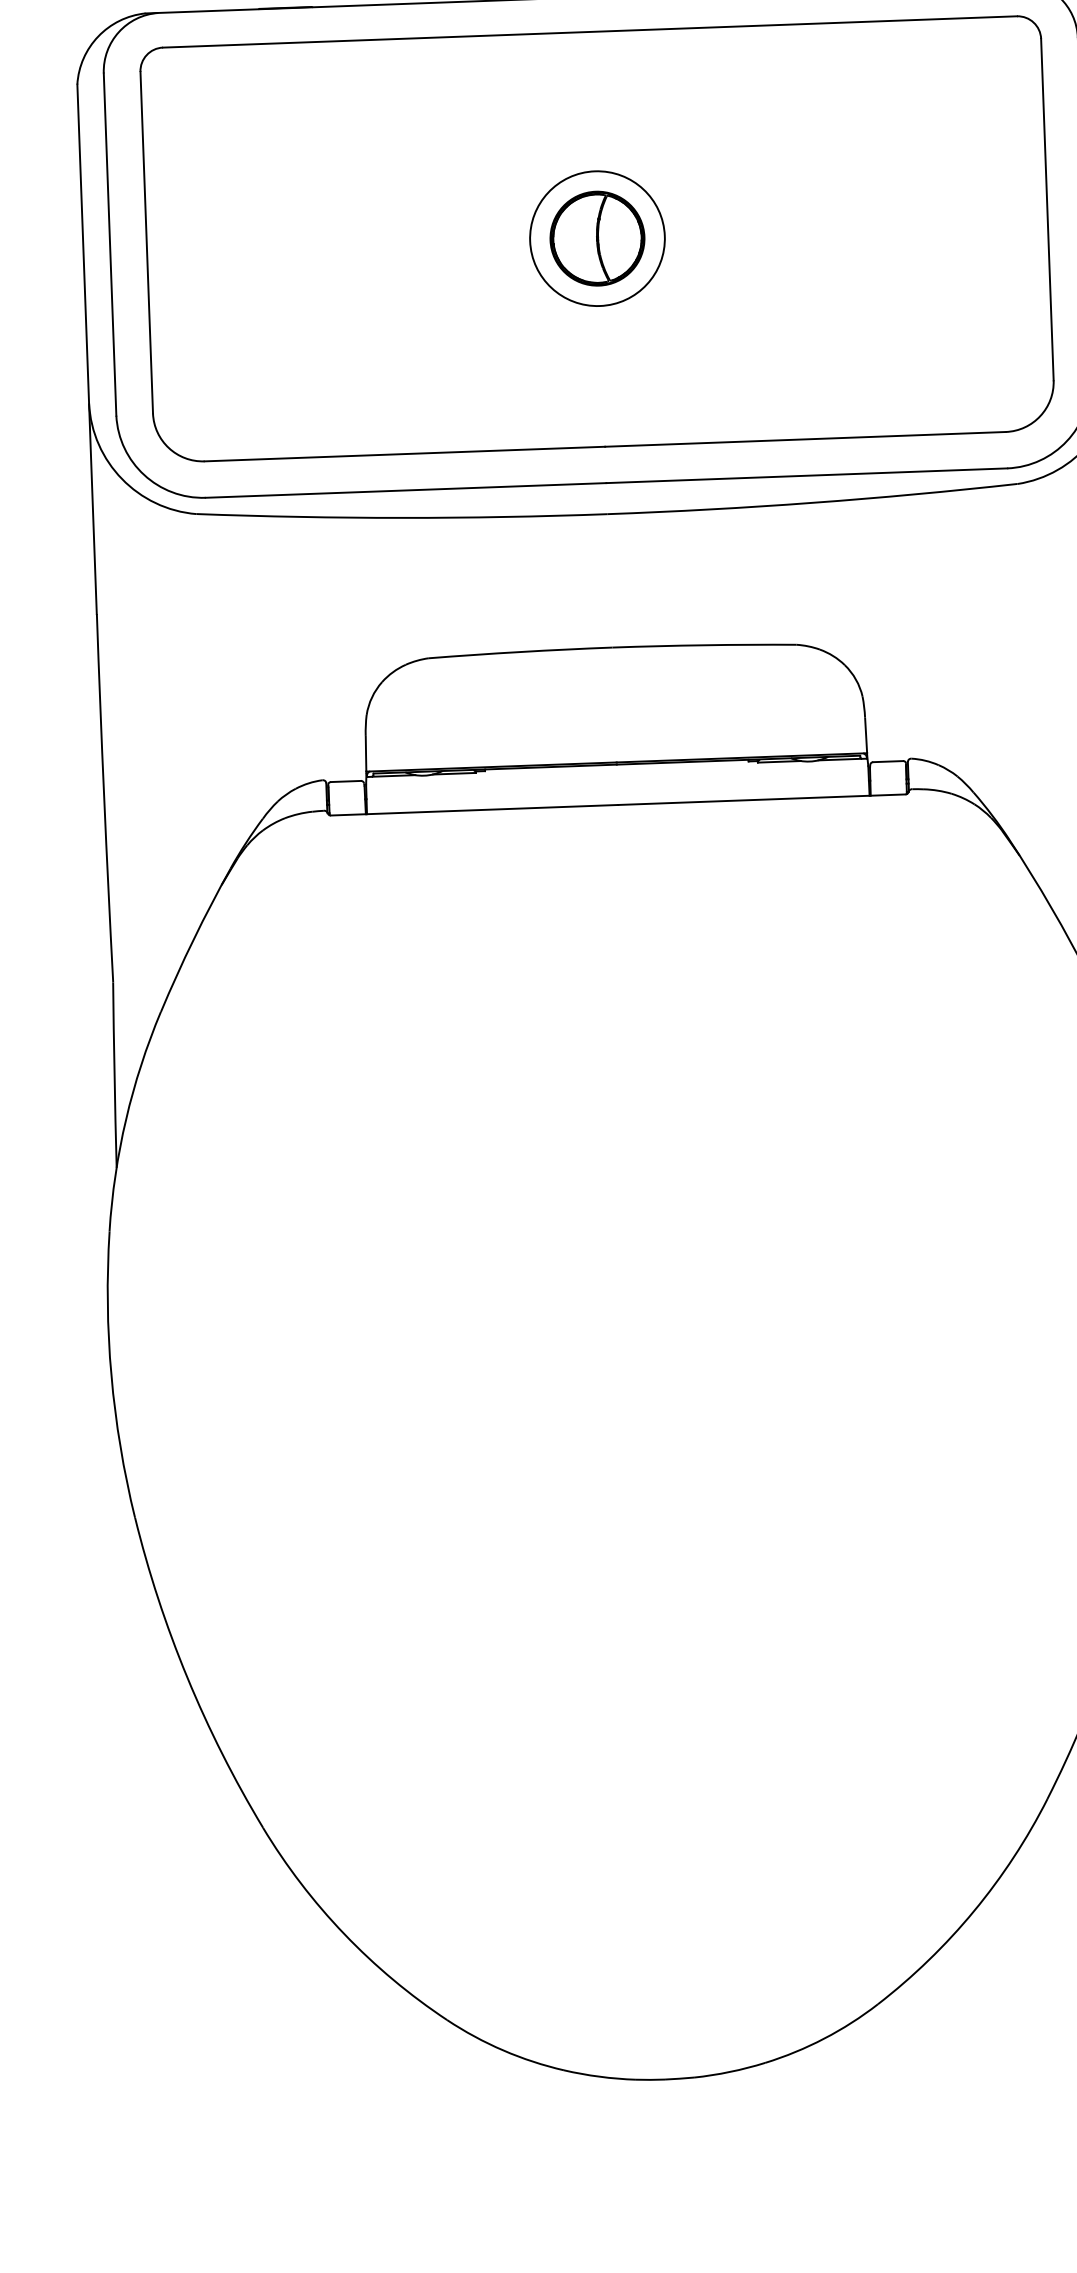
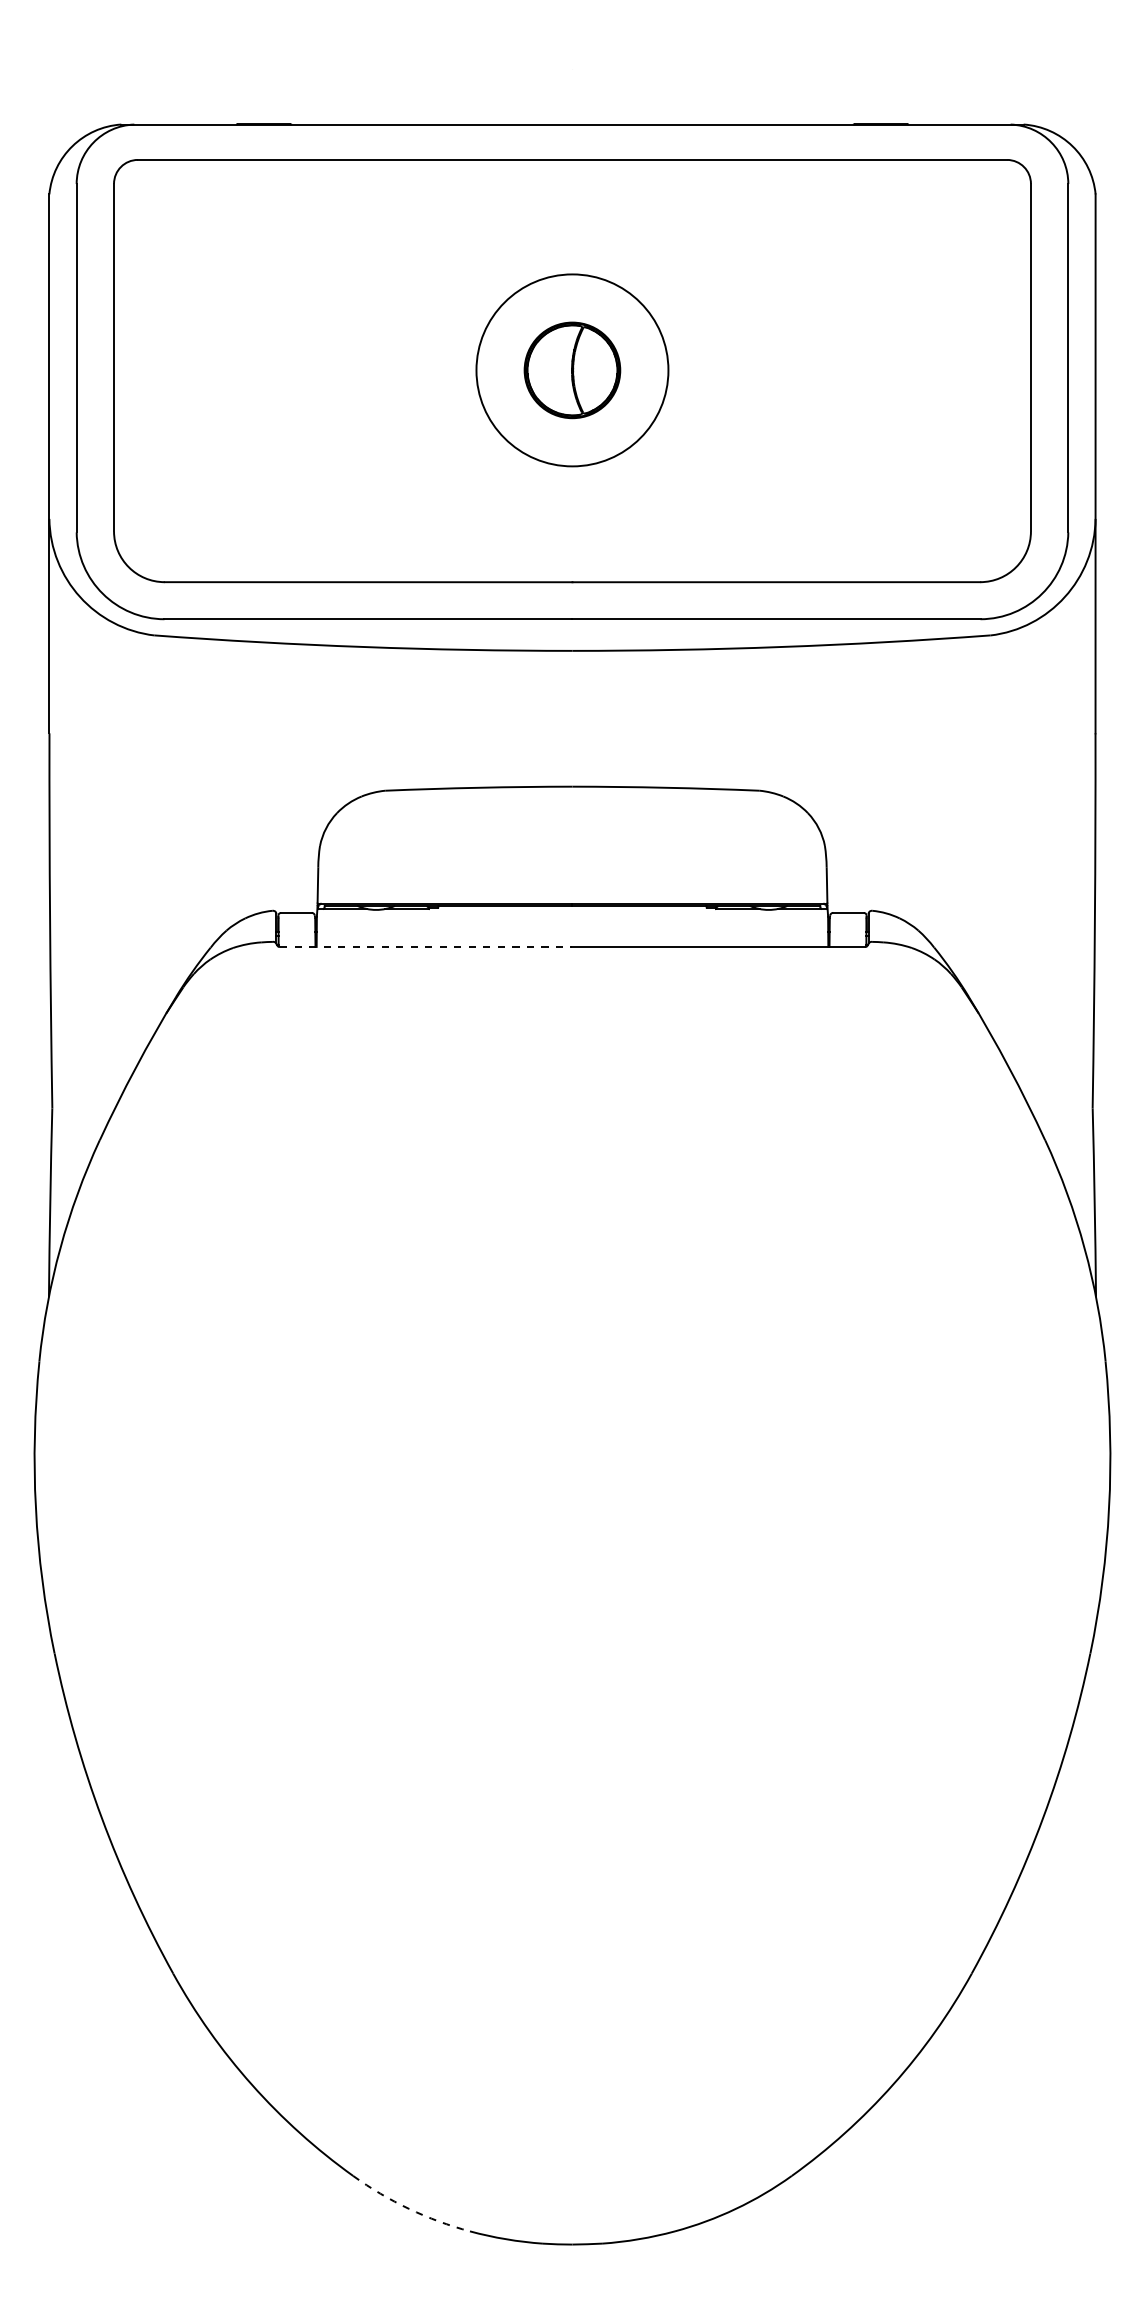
circle: (597, 237) -> (572, 369), size x1.4
line: (474, 809) -> (426, 946), solid -> dashed
arc: (503, 2050) -> (409, 2208), solid -> dashed

